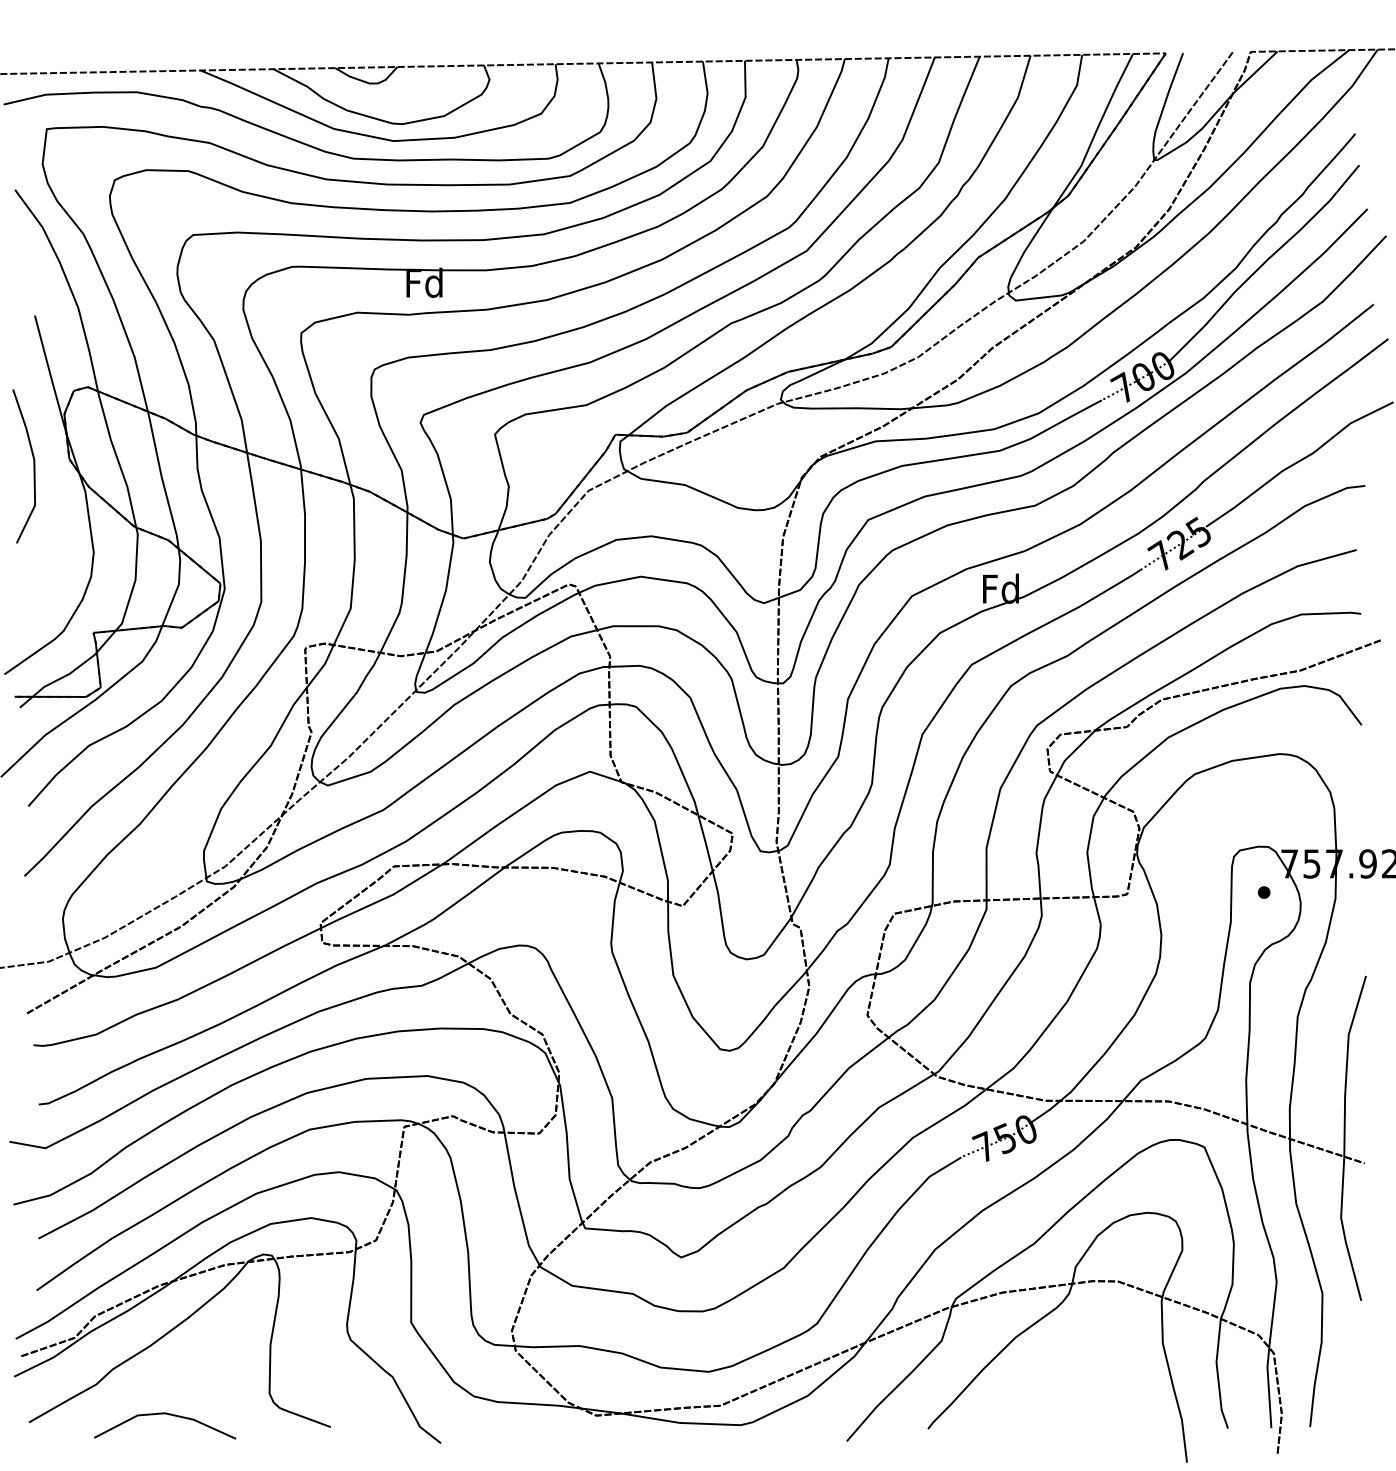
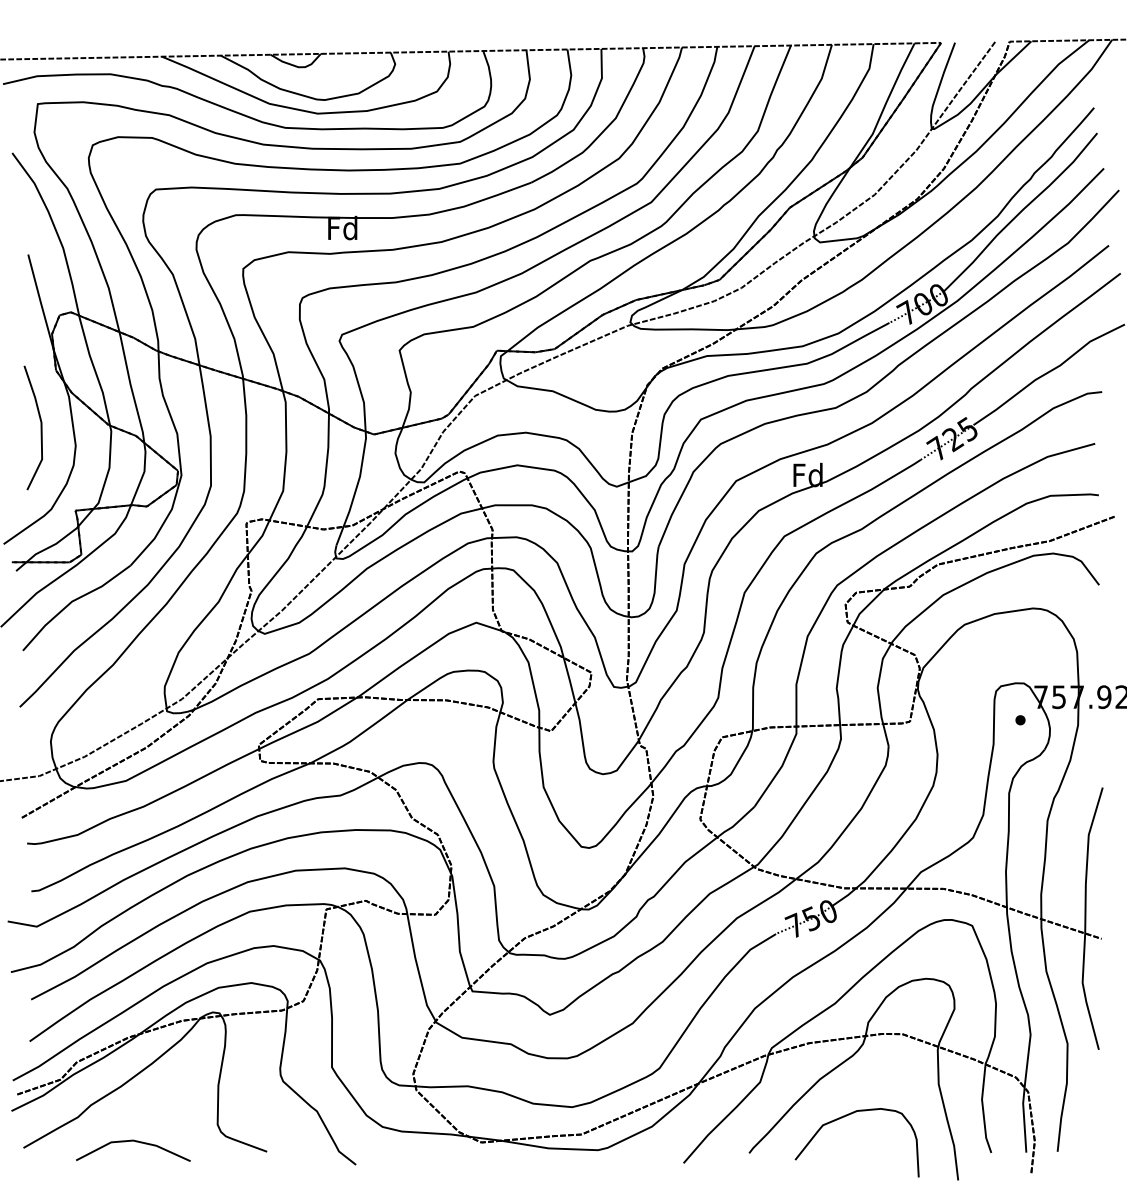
line: (33, 466) -> (40, 428), moved
curve: (1048, 1383) -> (846, 1116), added

